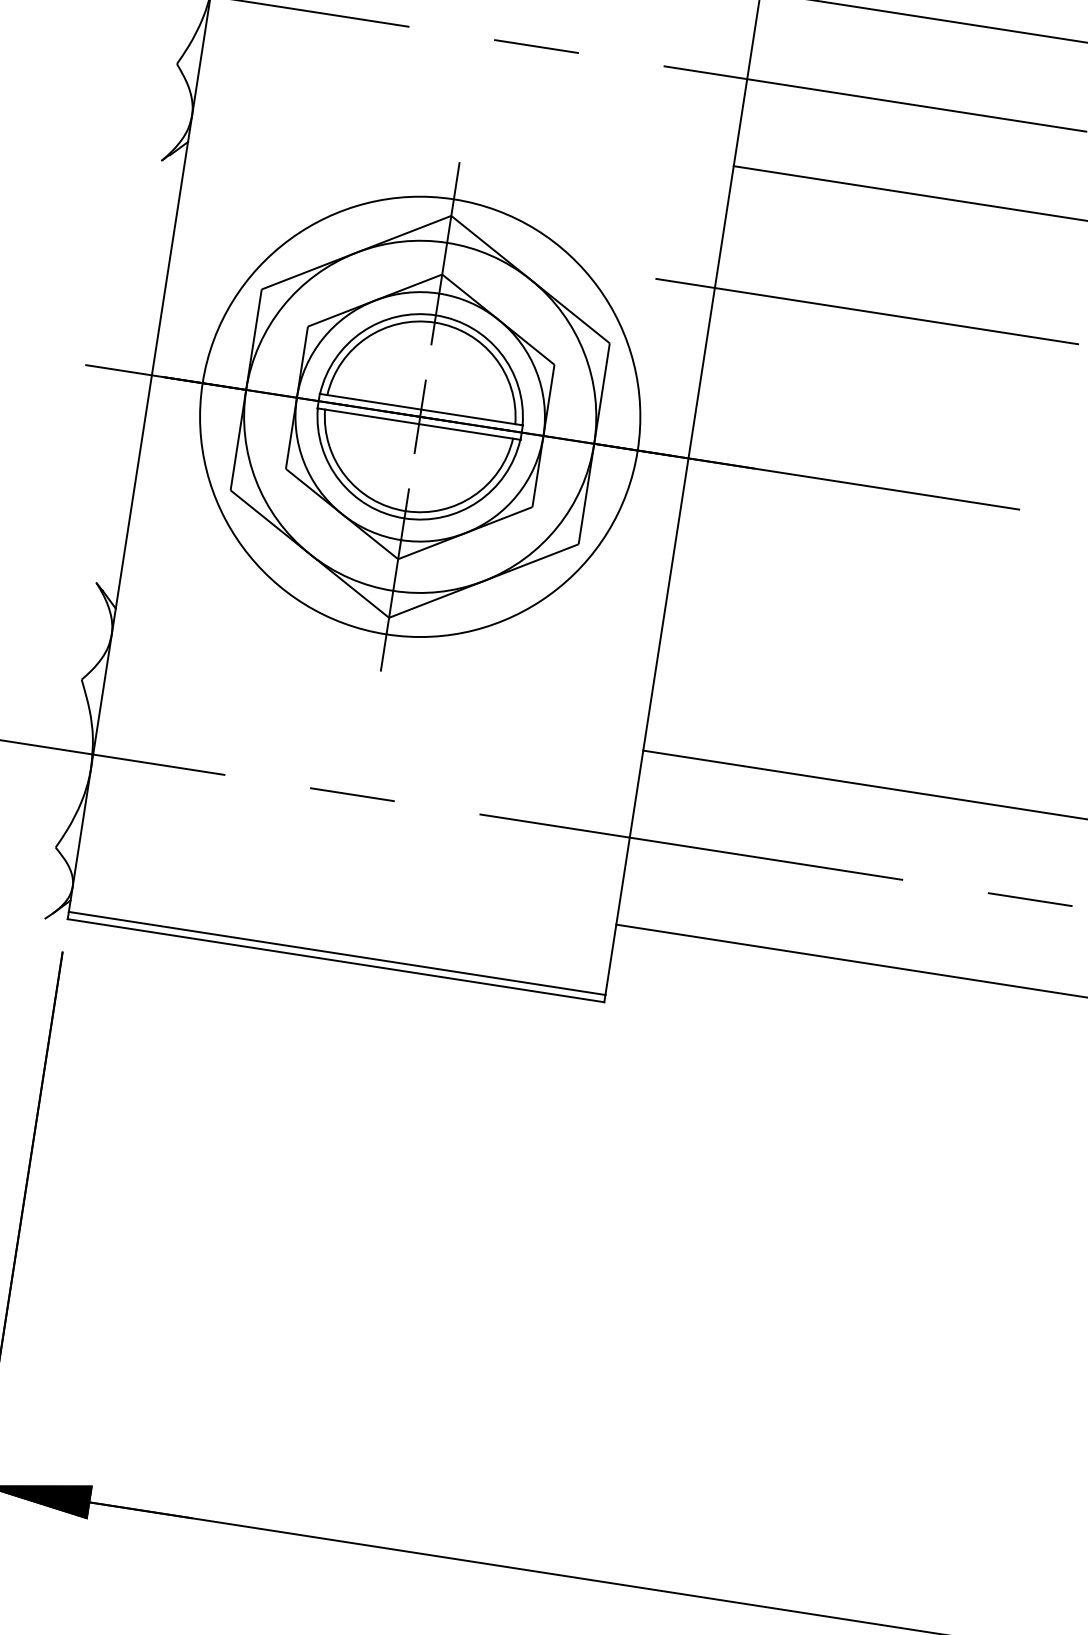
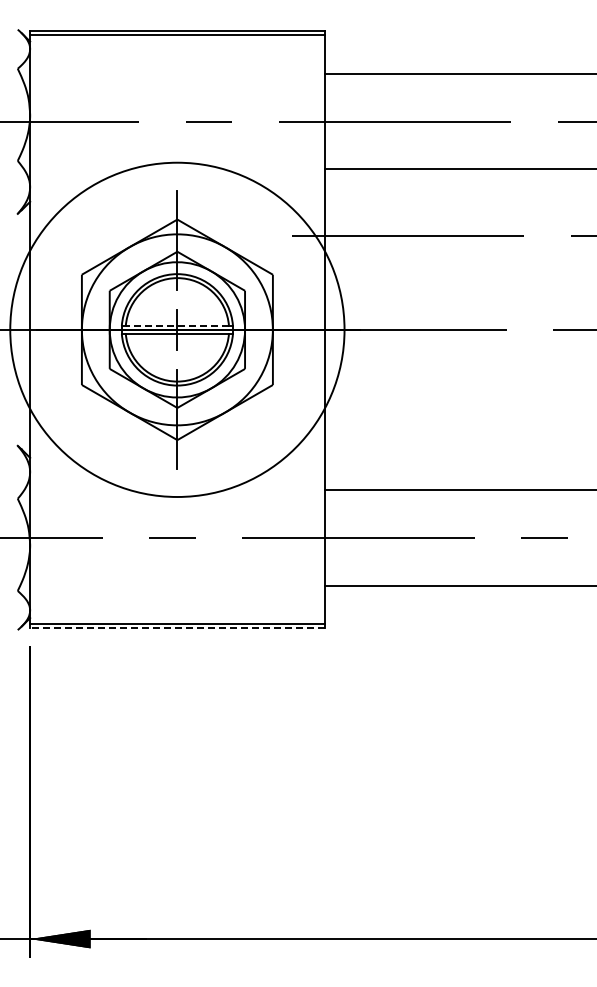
line: (421, 408) -> (177, 325), solid -> dashed
circle: (420, 416) -> (177, 329), size x1.4
line: (334, 960) -> (176, 628), solid -> dashed

